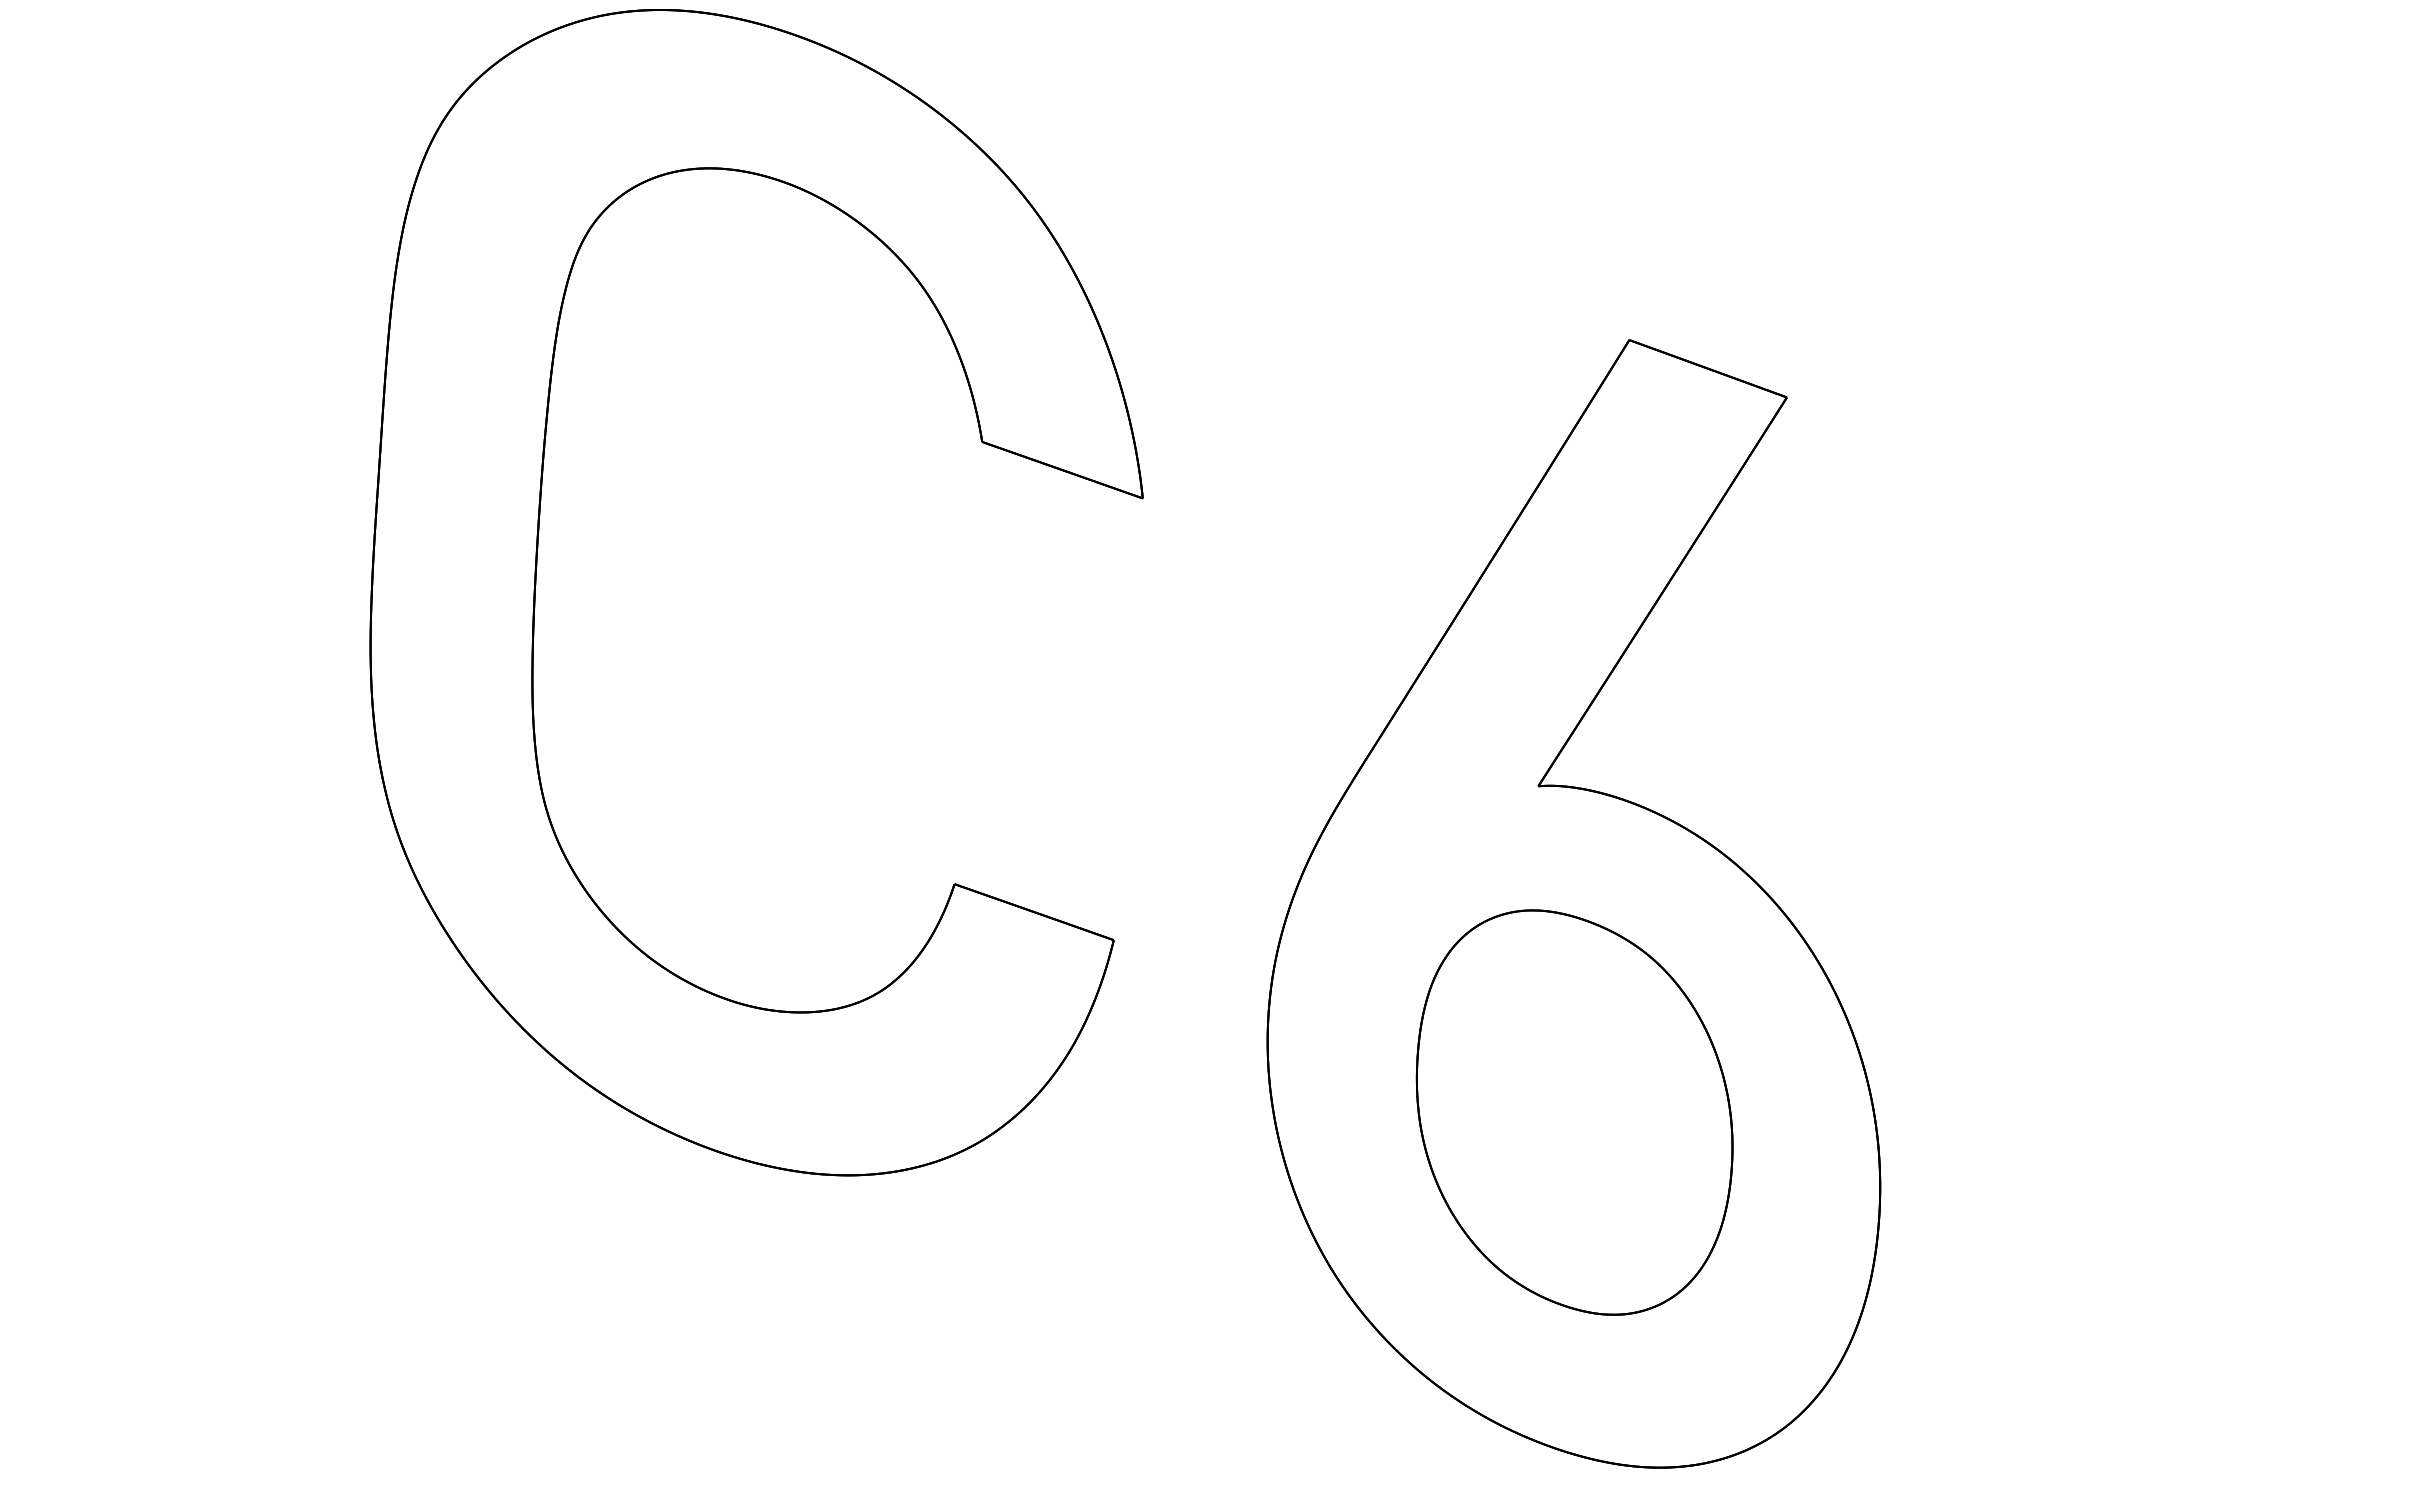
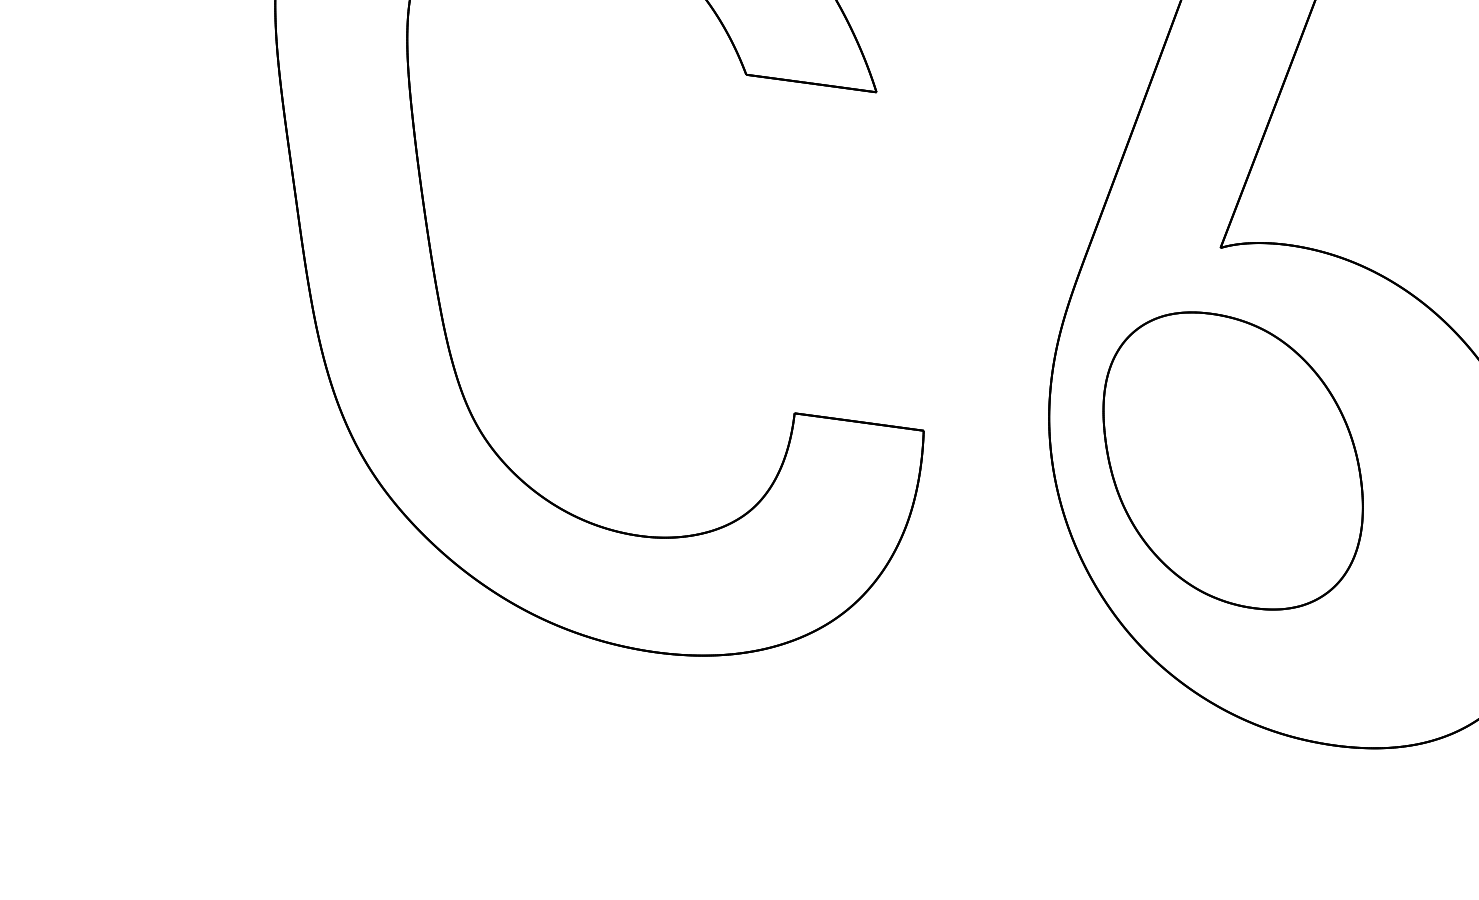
part: (1574, 1112) -> (1233, 460), moved

